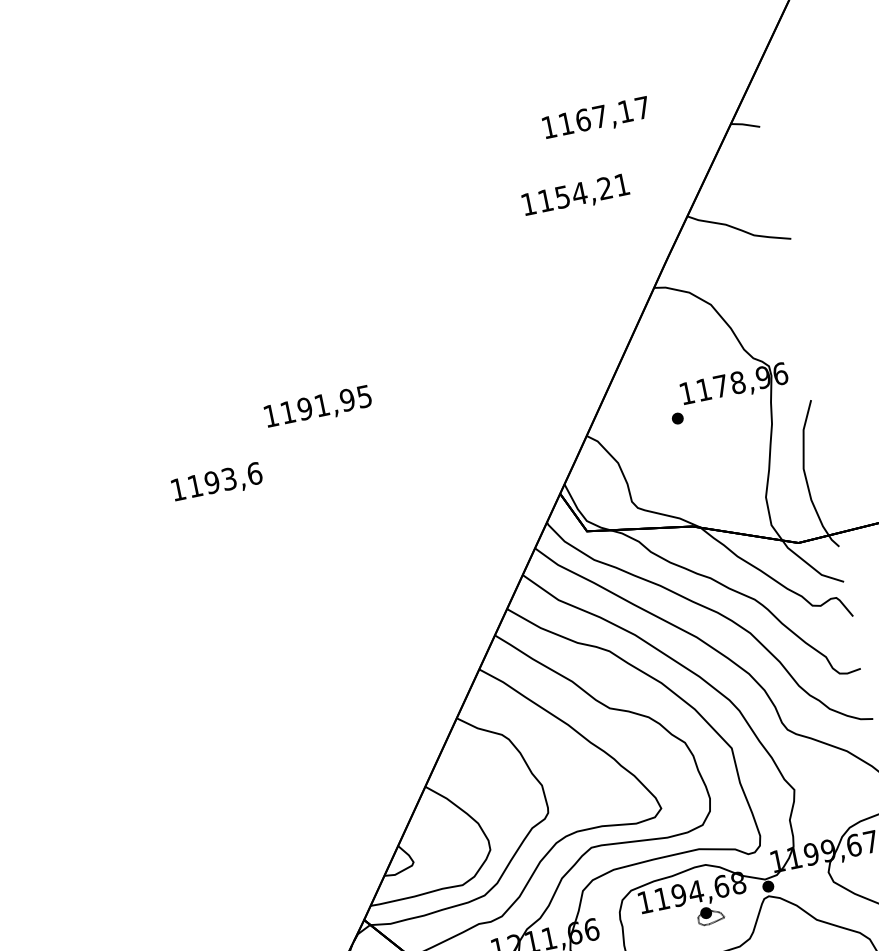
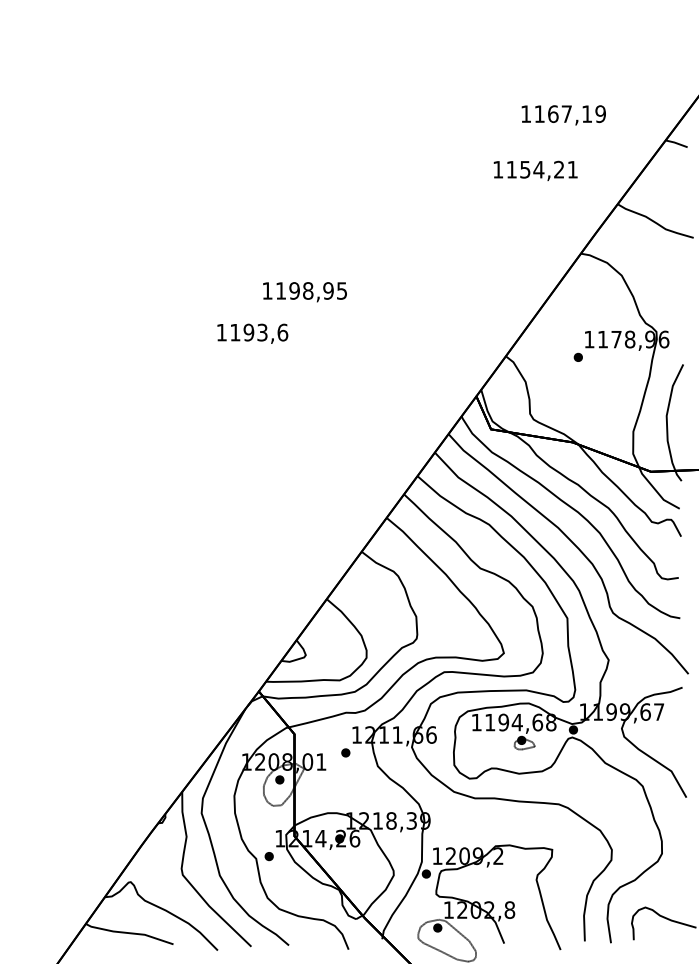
text: (642, 108) -> (600, 114), 1167,17 -> 1167,19
text: (322, 404) -> (308, 290), 1191,95 -> 1198,95
text: (216, 482) -> (252, 333), moved

